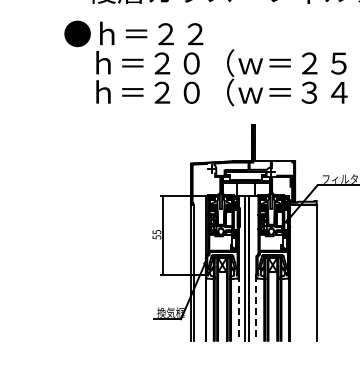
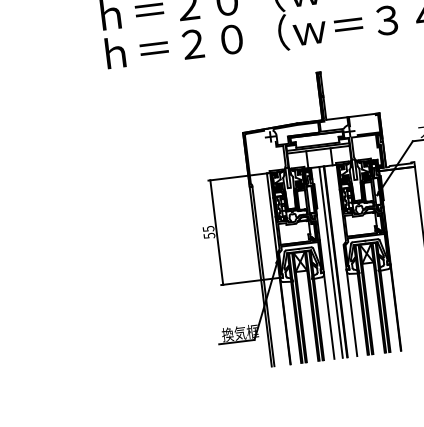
line: (238, 307) -> (328, 315), dashed -> solid
line: (256, 307) -> (352, 312), dashed -> solid

